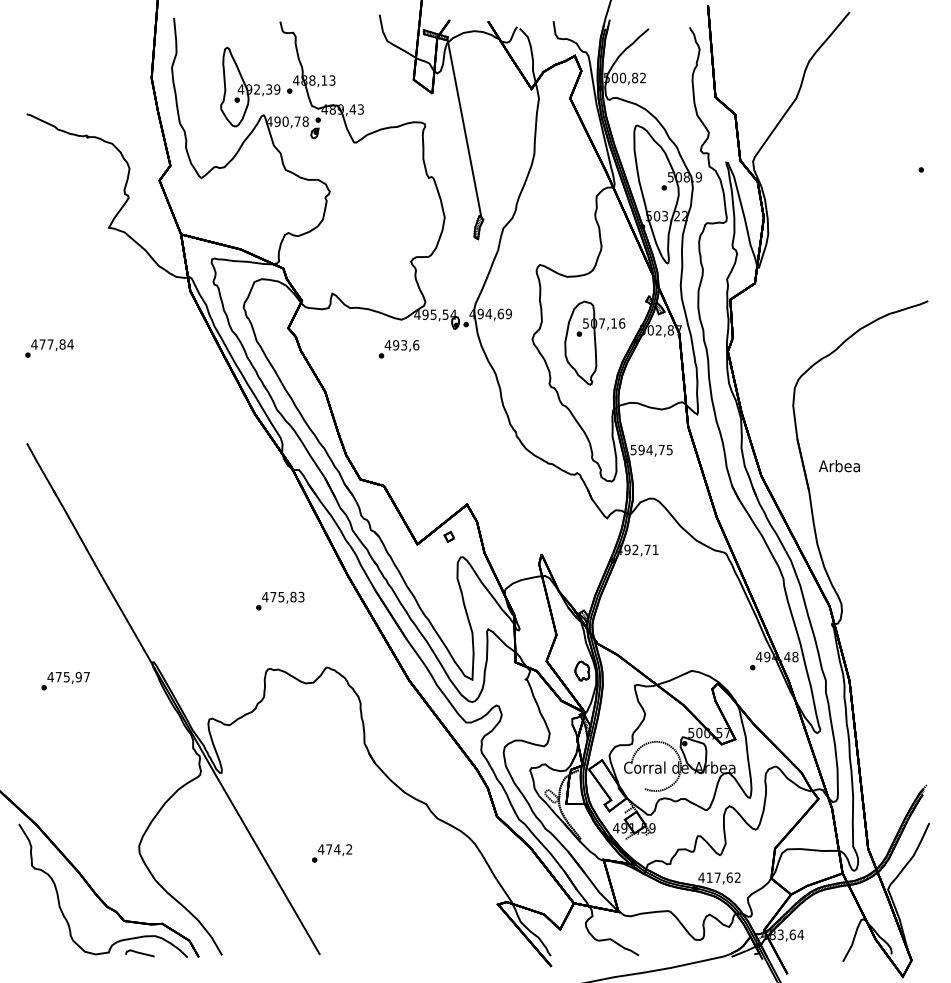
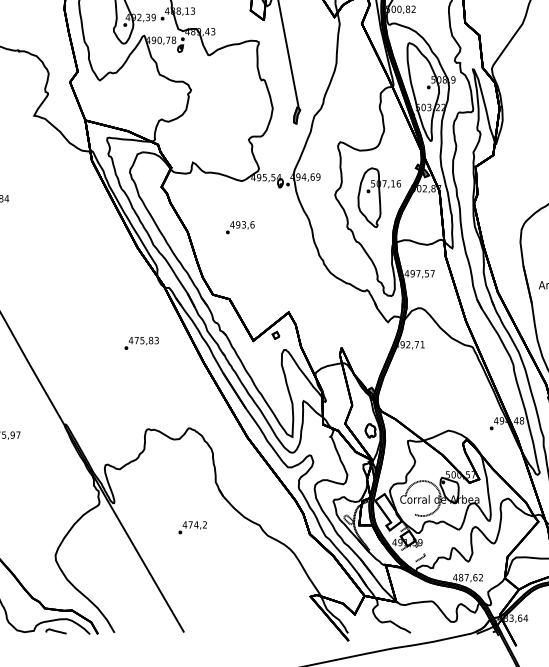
text: (398, 349) -> (239, 227), moved
text: (651, 450) -> (419, 274), 594,75 -> 497,57
text: (280, 600) -> (141, 342), moved
line: (653, 849) -> (421, 557), added
text: (331, 853) -> (192, 527), moved
text: (709, 877) -> (460, 577), 417,62 -> 487,62

